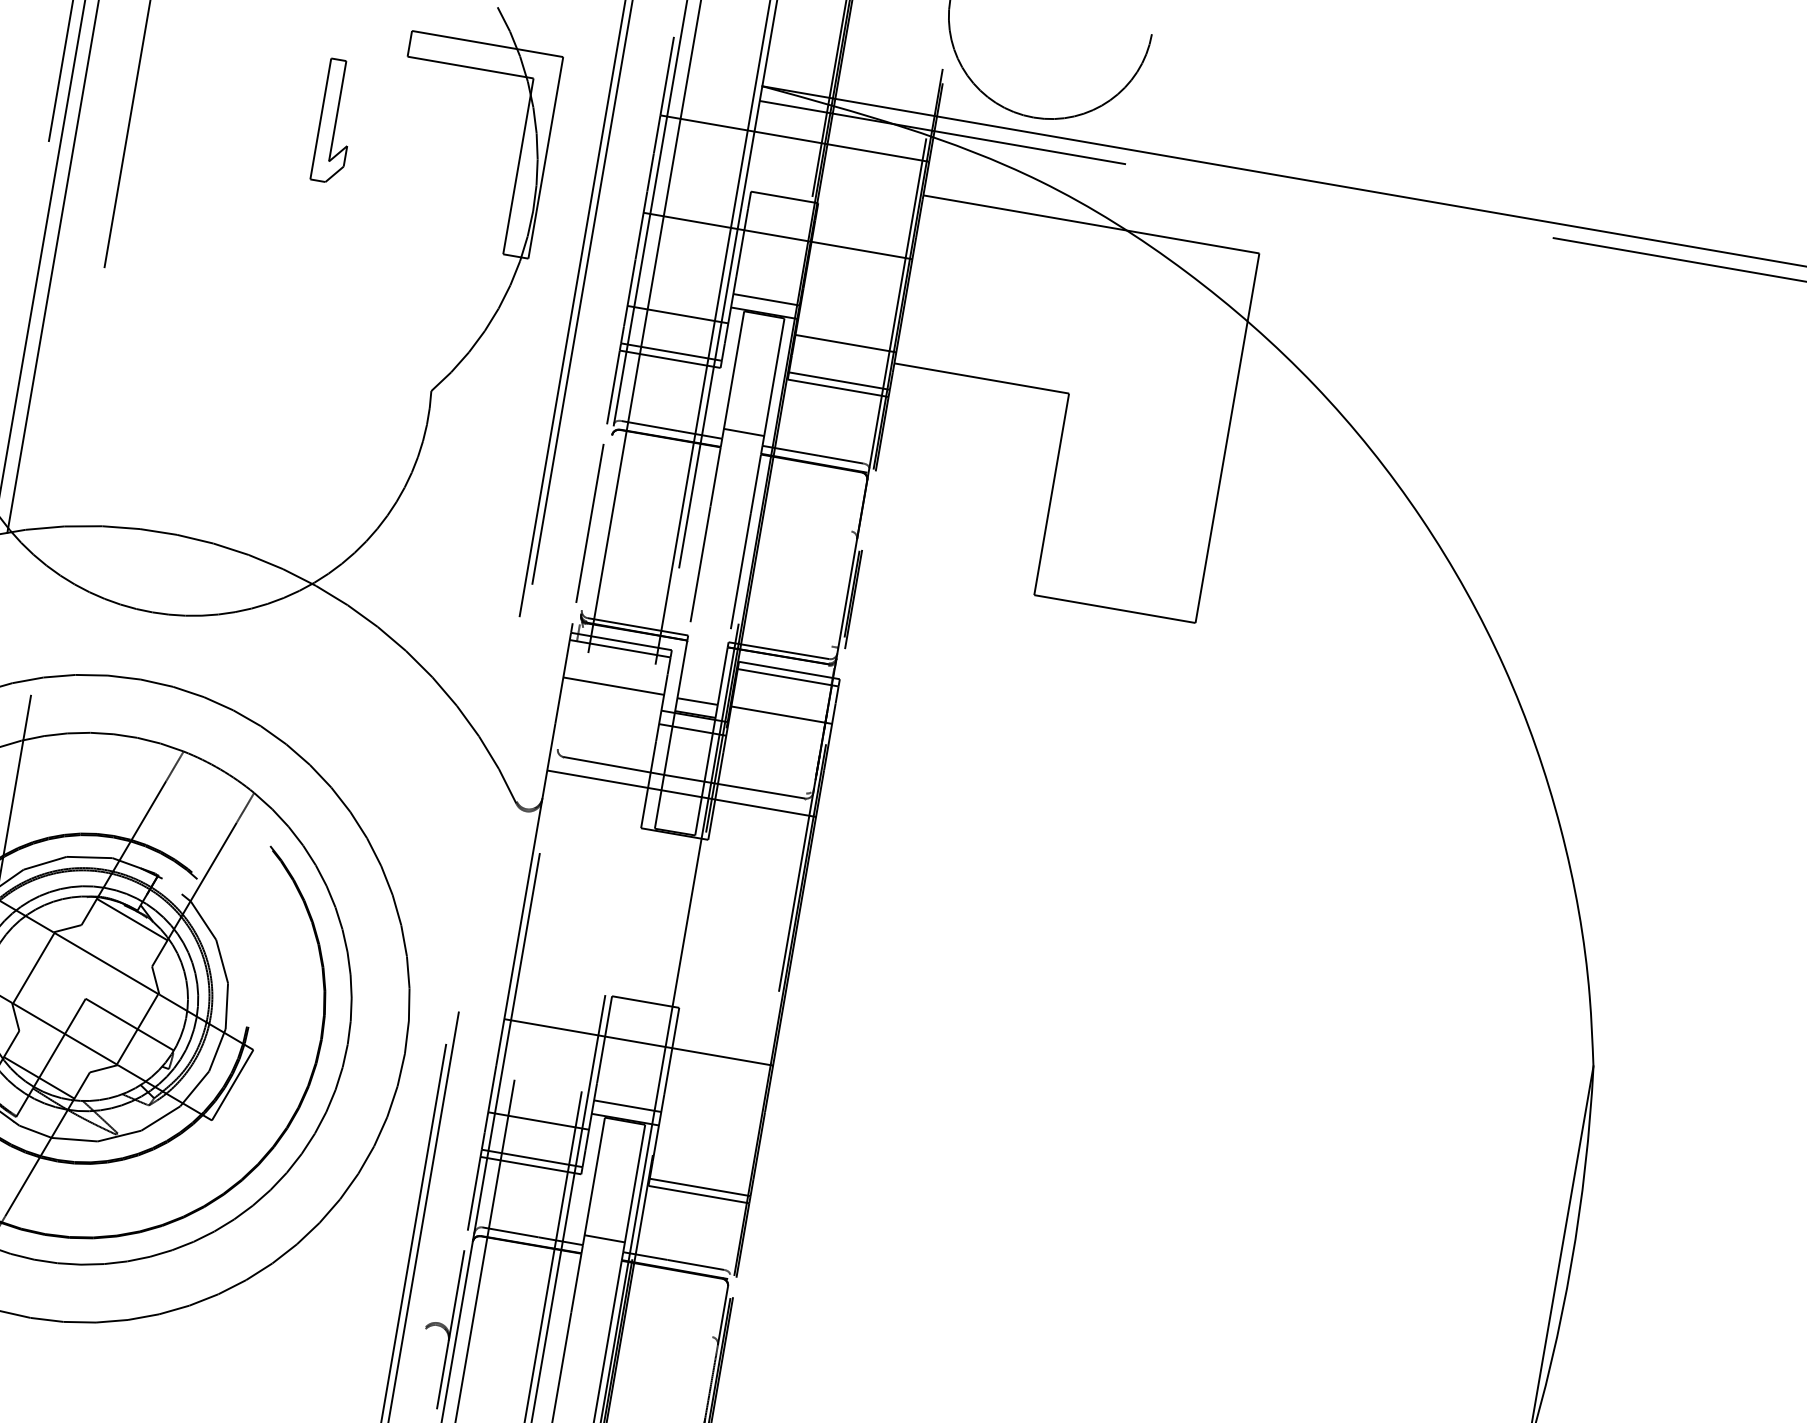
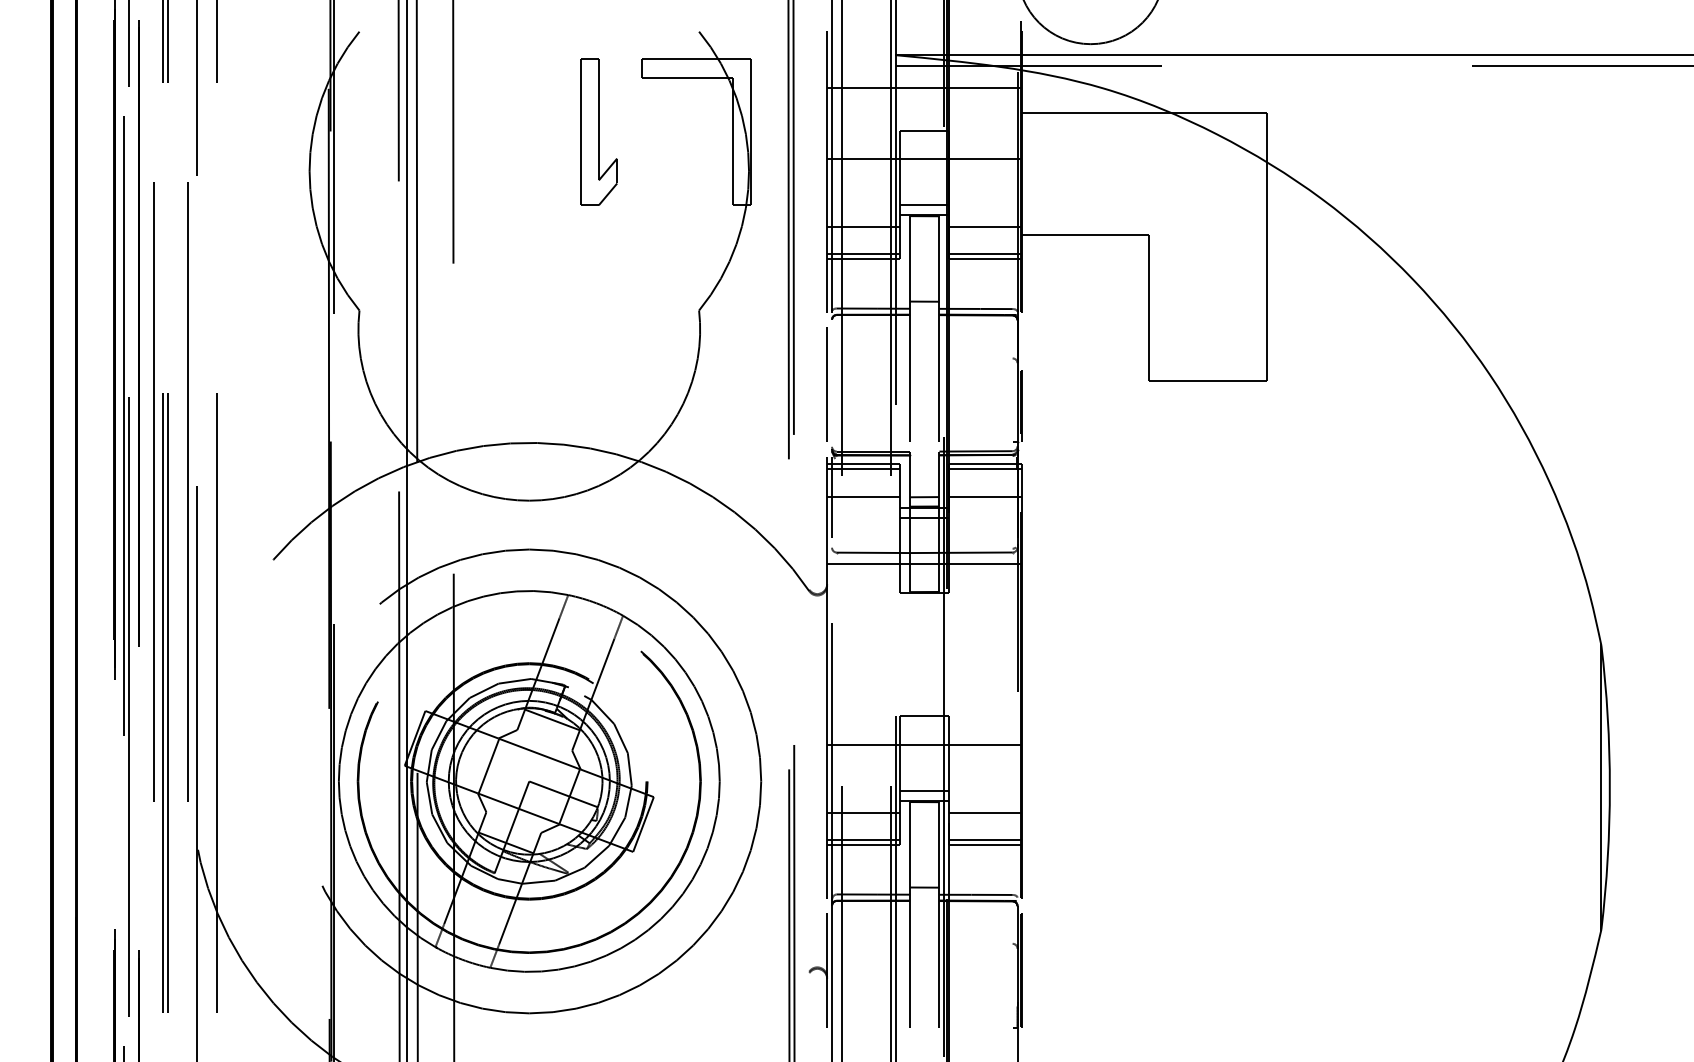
part: (335, 120) -> (598, 131), size x1.67
line: (569, 688) -> (832, 503), added
line: (706, 1149) -> (985, 812), added

